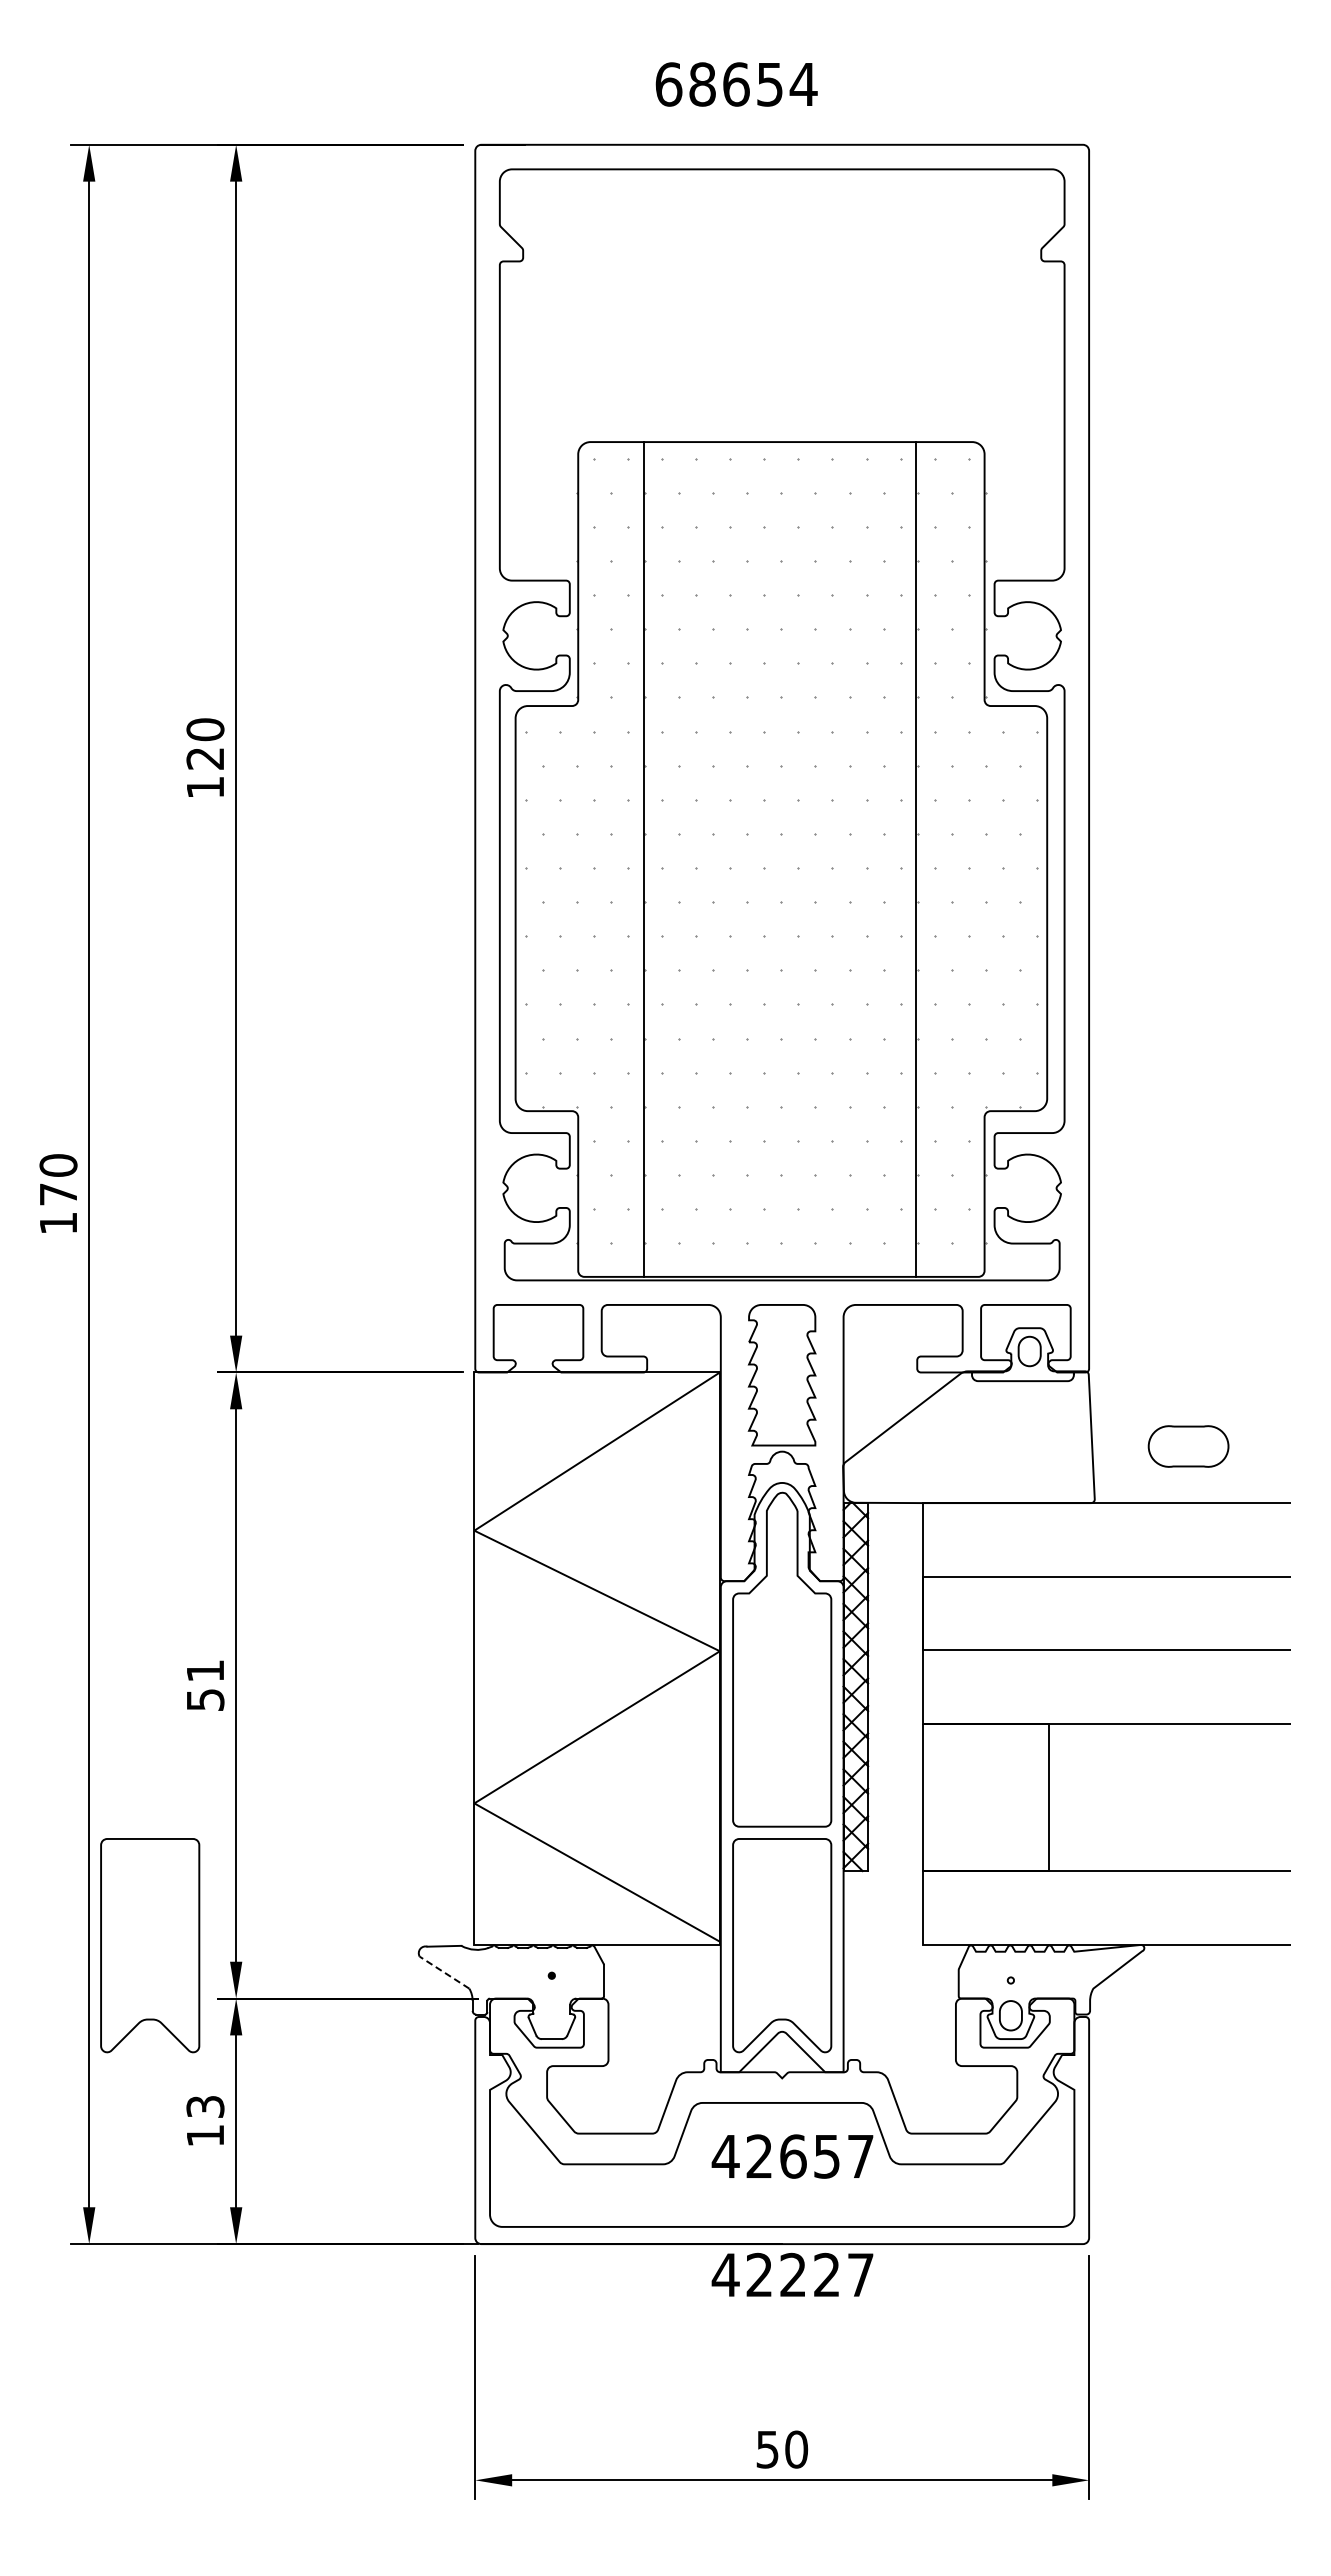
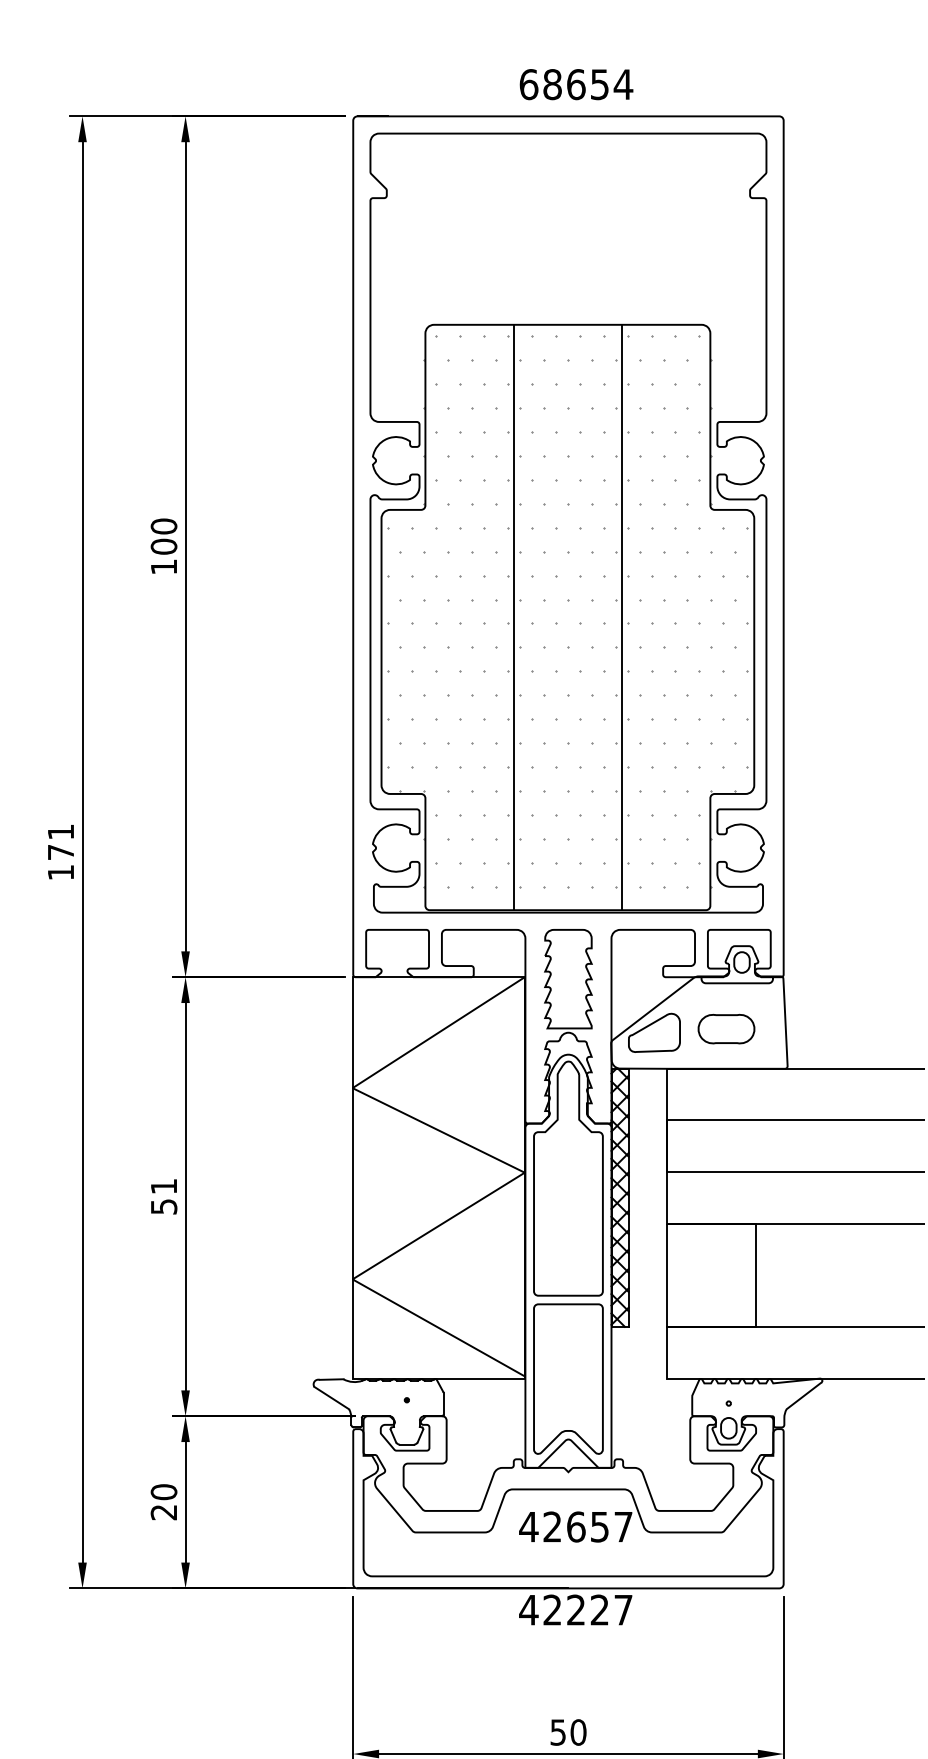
text: (736, 84) -> (576, 84), moved
text: (205, 758) -> (164, 546), 120 -> 100
line: (643, 859) -> (513, 617), moved
line: (916, 859) -> (621, 617), moved
text: (58, 1165) -> (60, 832), 170 -> 171
part: (1188, 1446) -> (726, 1029), moved
part: (904, 1451) -> (654, 1032), added
part: (150, 1945) -> (125, 1379), removed
line: (444, 1972) -> (331, 1397), dashed -> solid
text: (205, 2120) -> (164, 1501), 13 -> 20

